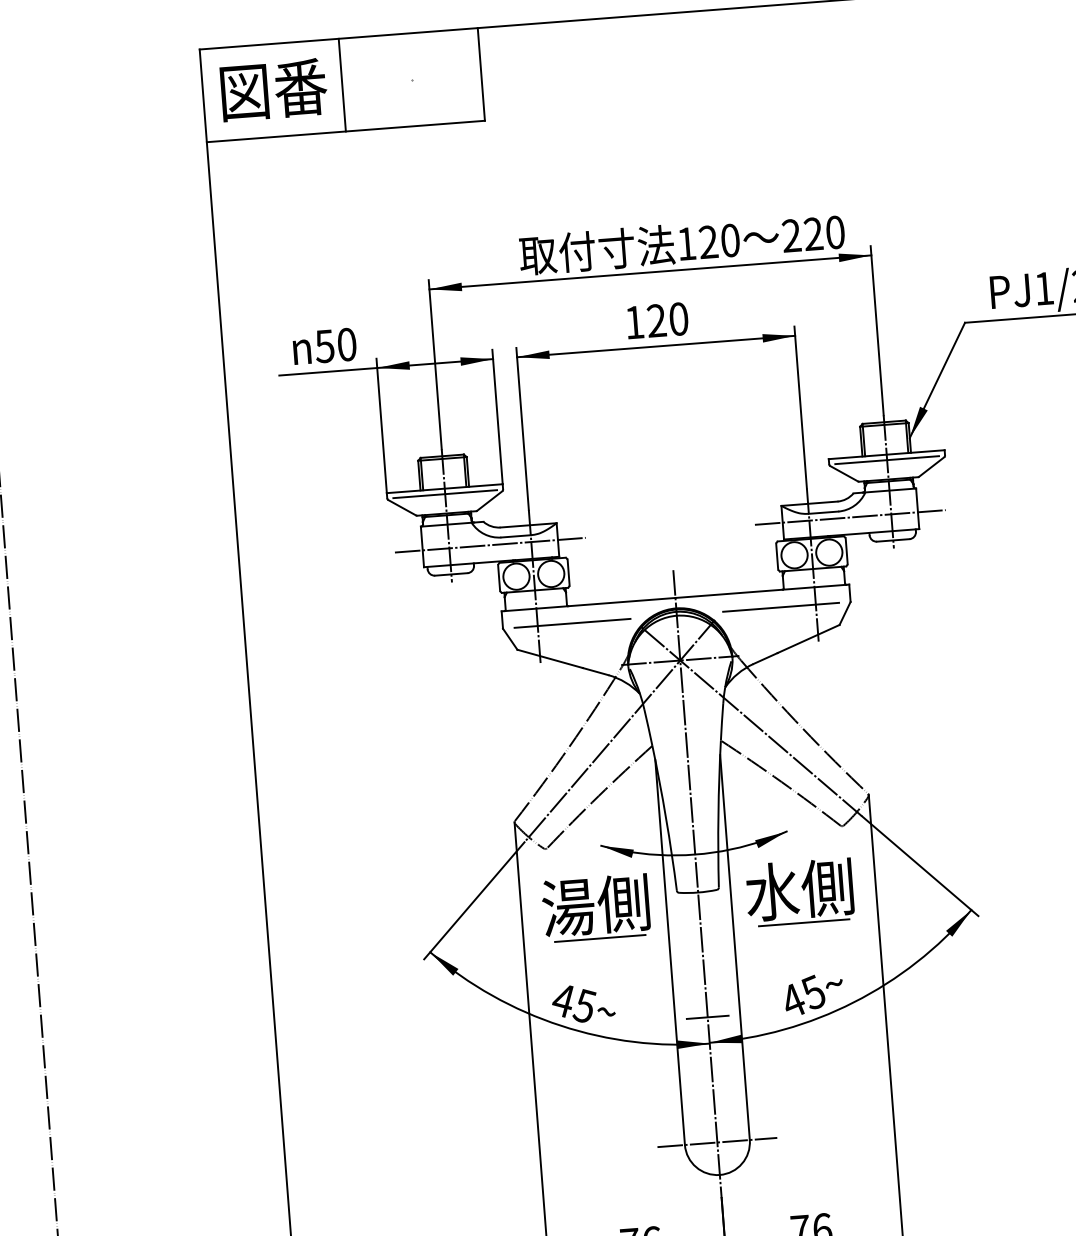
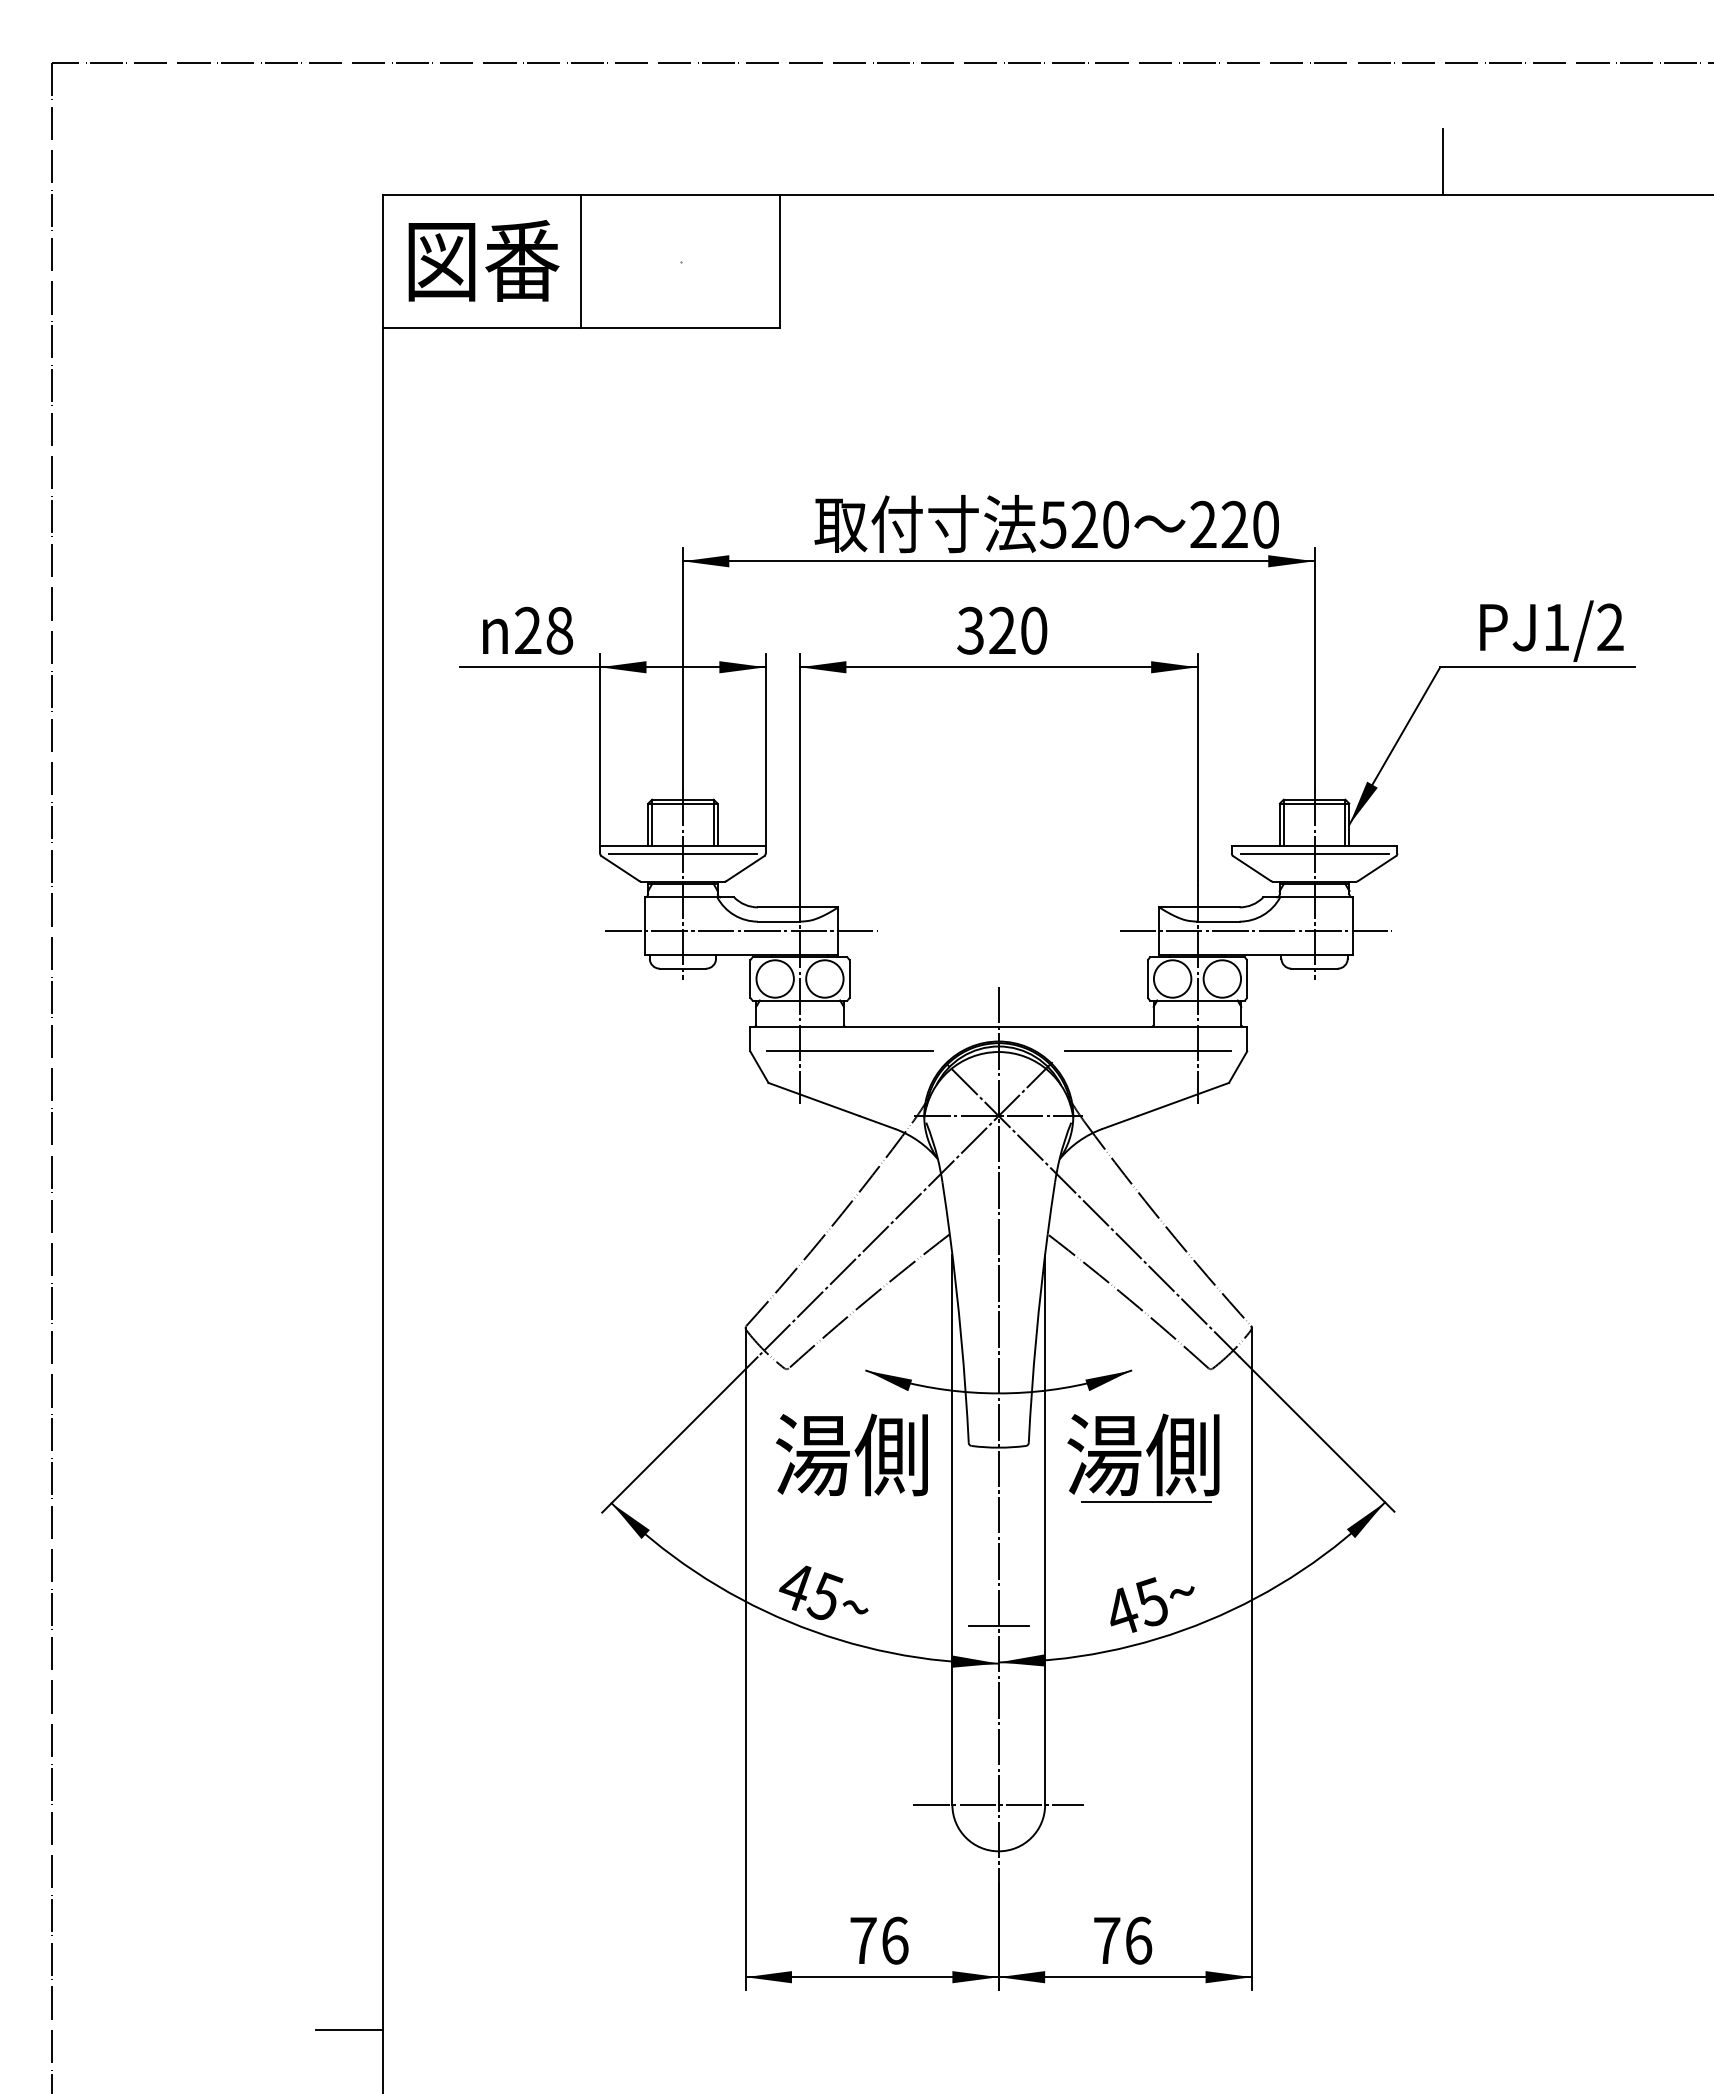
text: (686, 243) -> (1052, 524), 120 -> 520
text: (634, 322) -> (970, 630), 120 -> 320
text: (335, 345) -> (543, 630), 50 -> 28
text: (771, 891) -> (1103, 1454), 水側 -> 湯側
line: (600, 938) -> (854, 1502), removed

